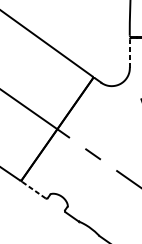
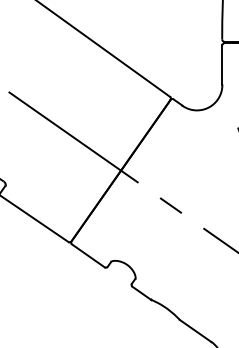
line: (129, 54) -> (222, 65), dashed -> solid
line: (33, 189) -> (87, 255), dashed -> solid

